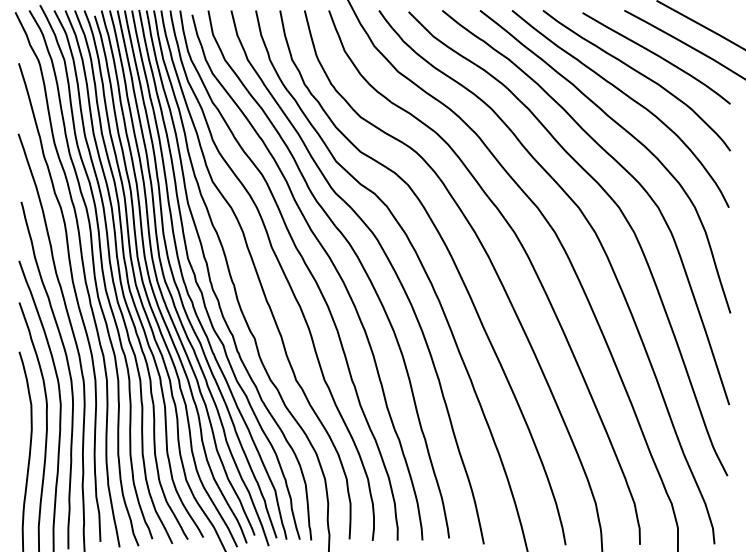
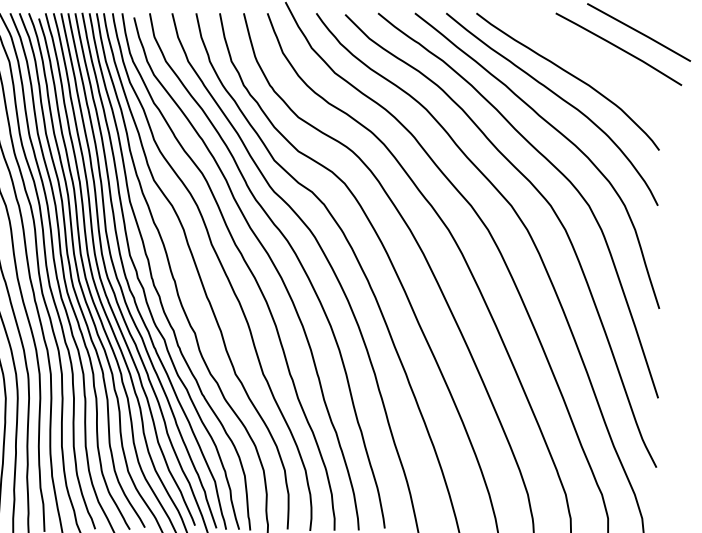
curve: (657, 56) -> (588, 58), removed

